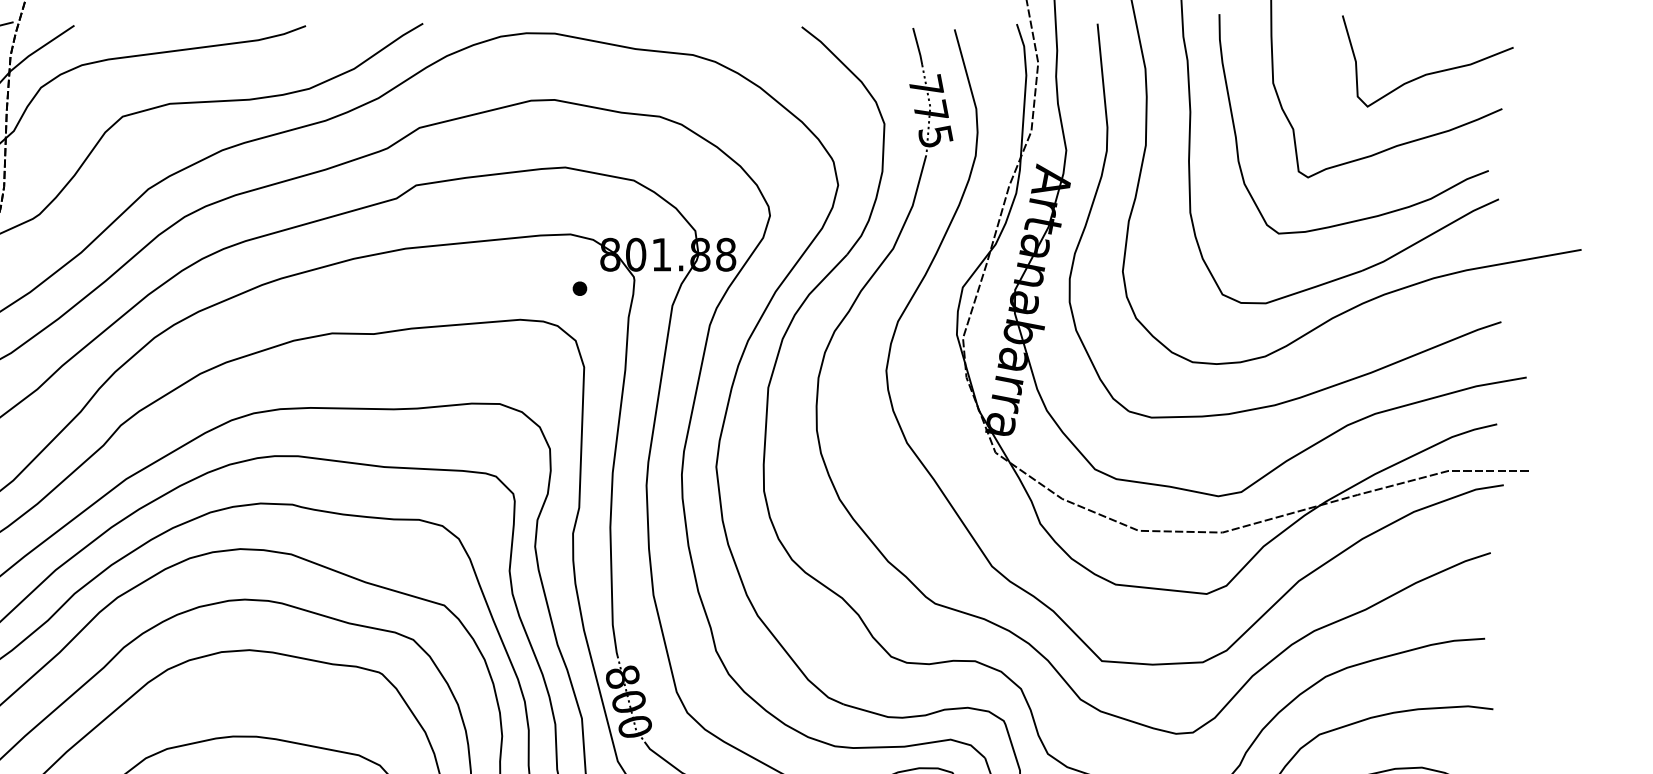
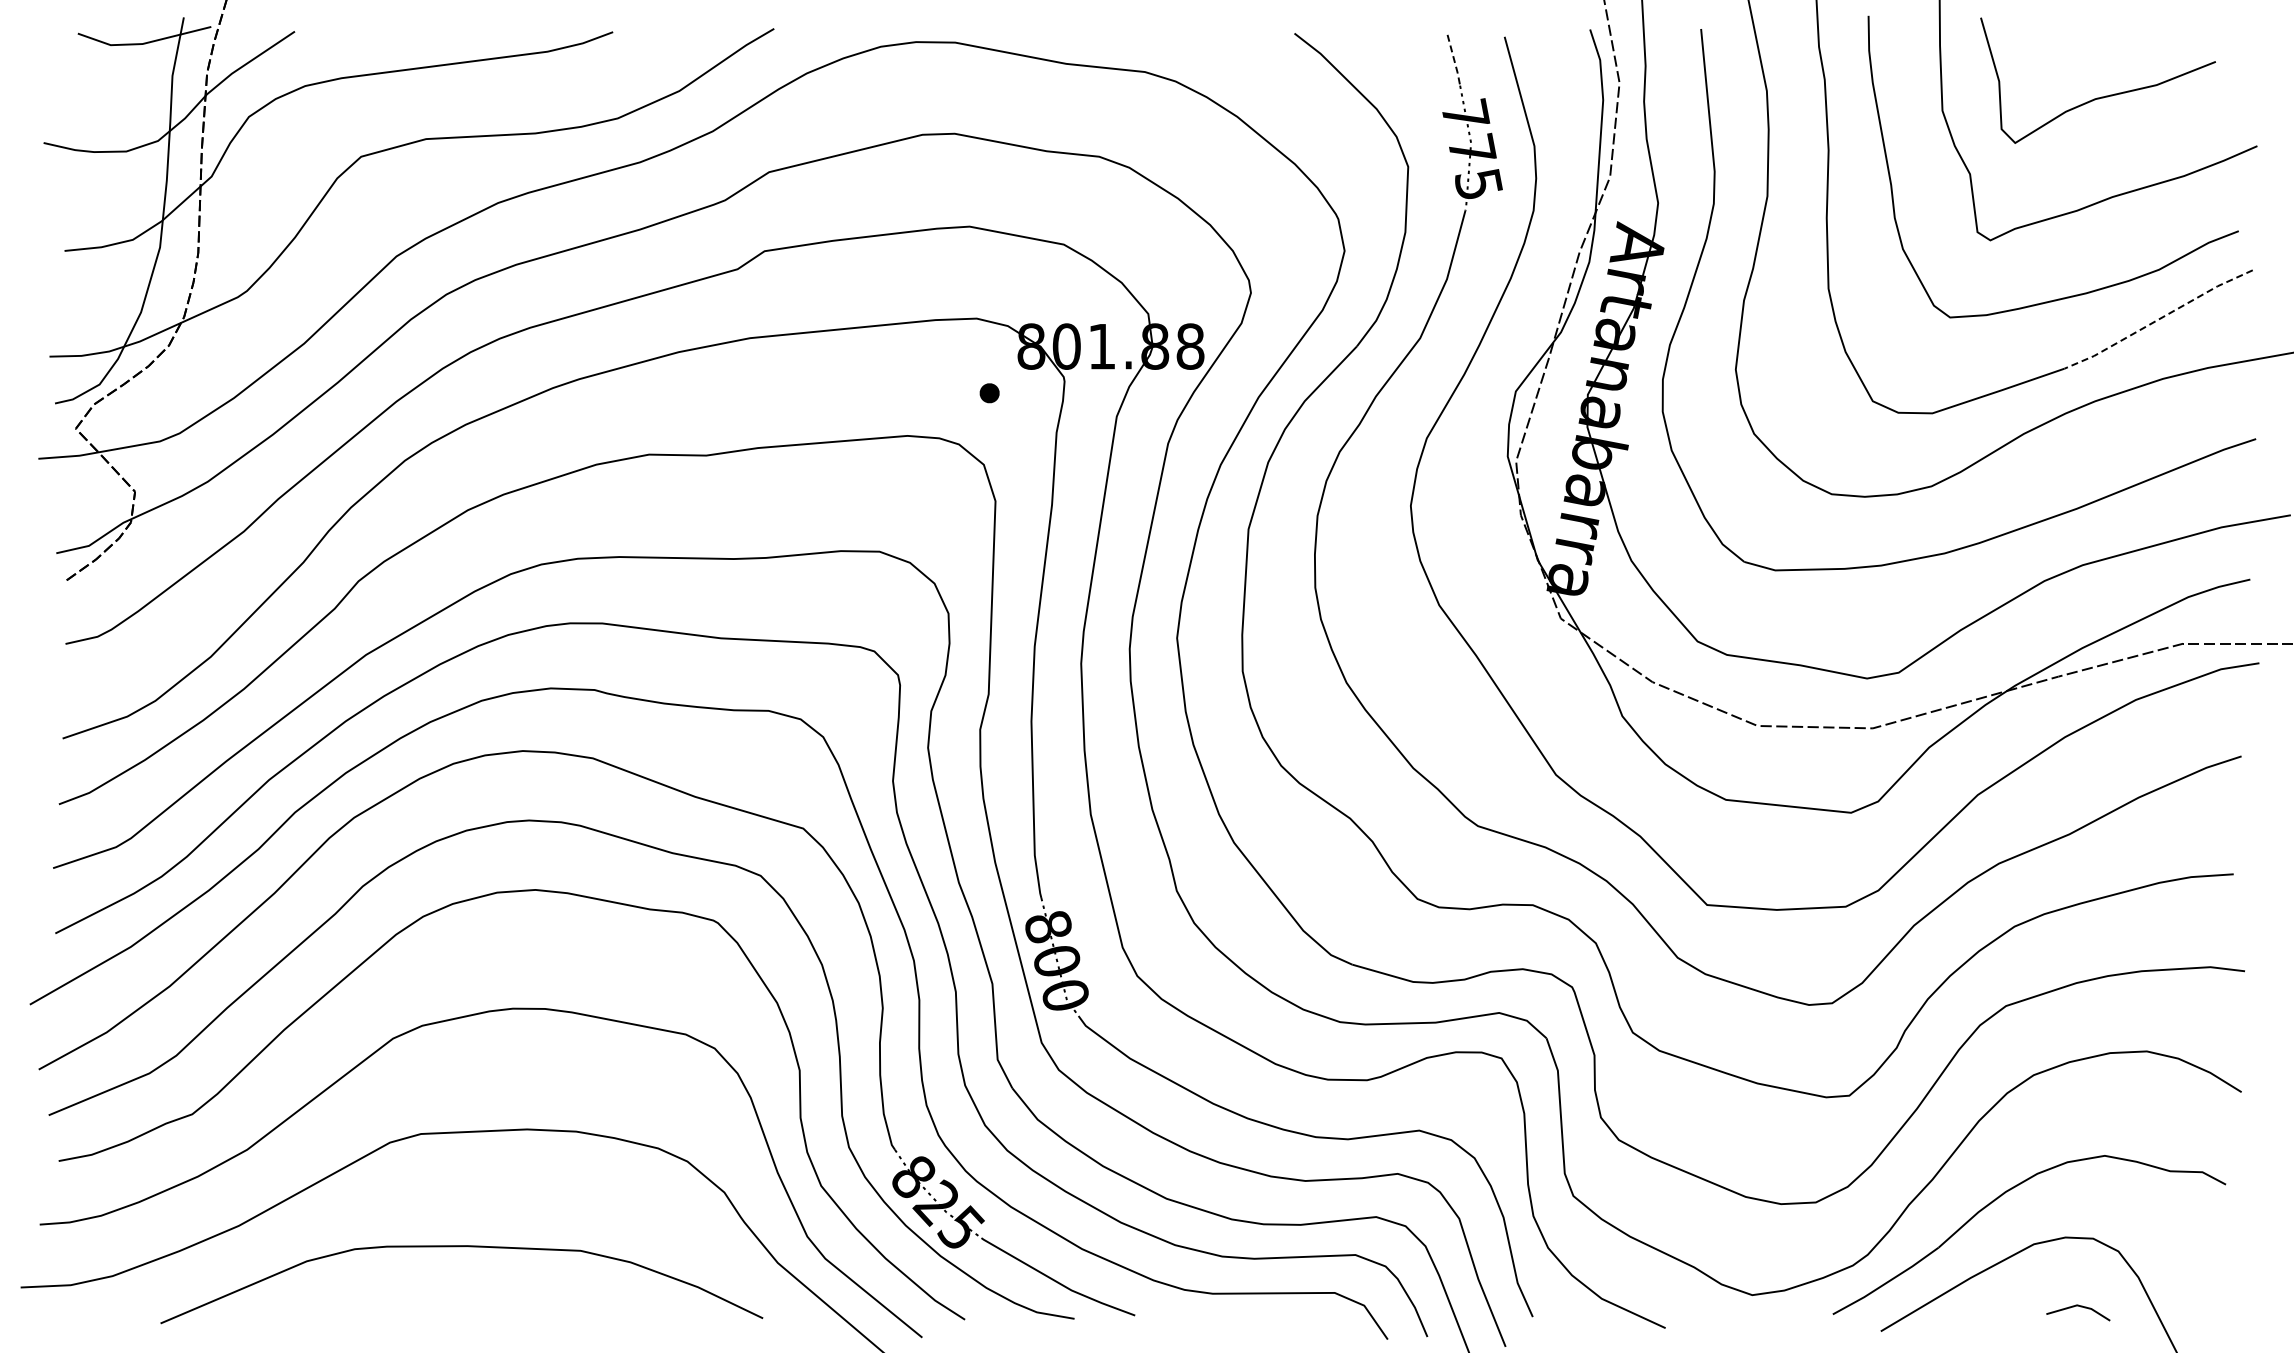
line: (918, 46) -> (1454, 60), solid -> dashed
curve: (1430, 72) -> (2101, 96), moved
line: (1430, 235) -> (2158, 319), solid -> dashed

